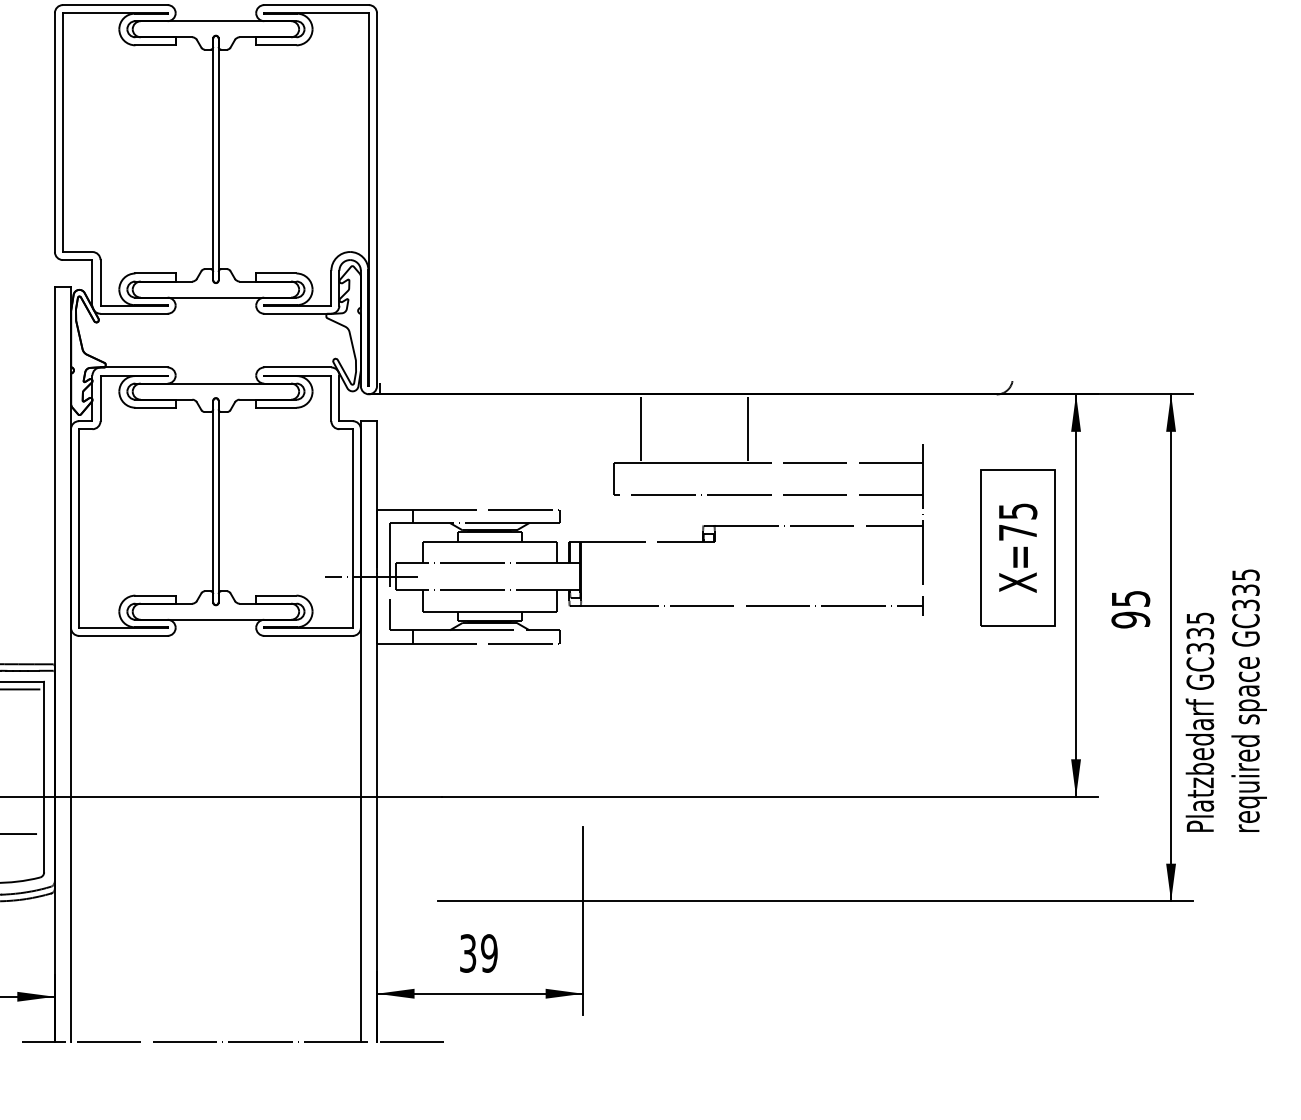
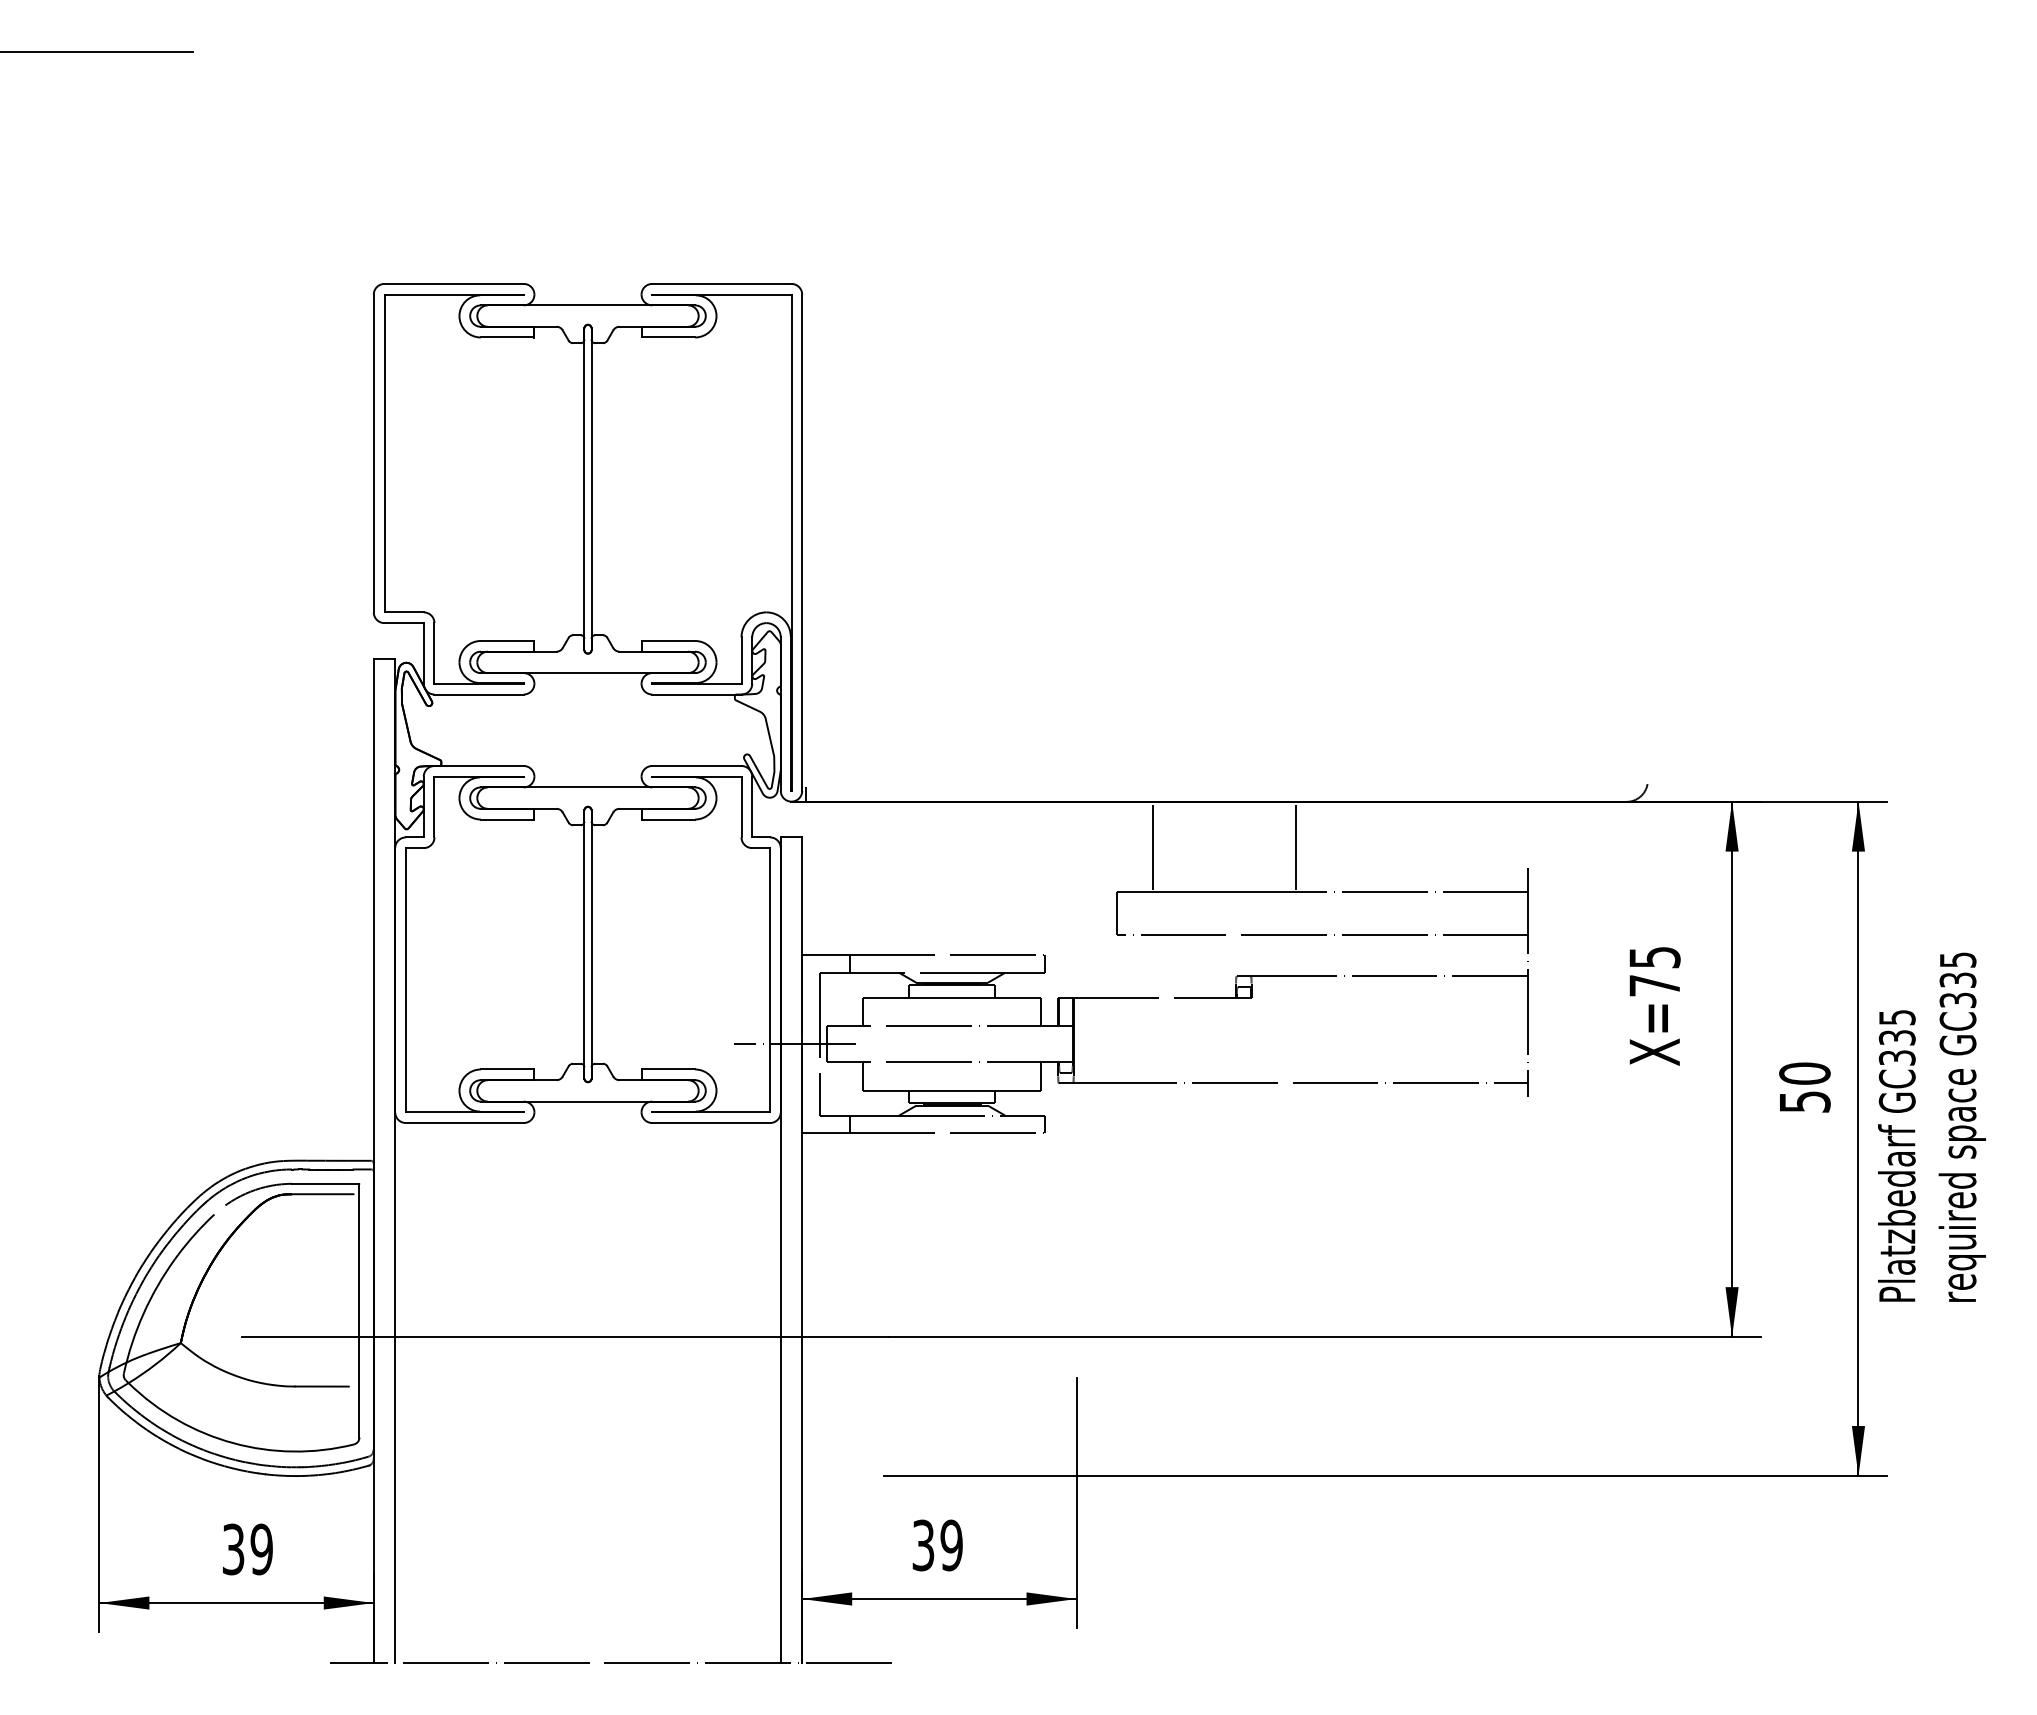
part: (1017, 547) -> (1654, 1005), removed
text: (1130, 609) -> (1804, 1087), 95 -> 50
text: (1225, 700) -> (1931, 1126), moved

